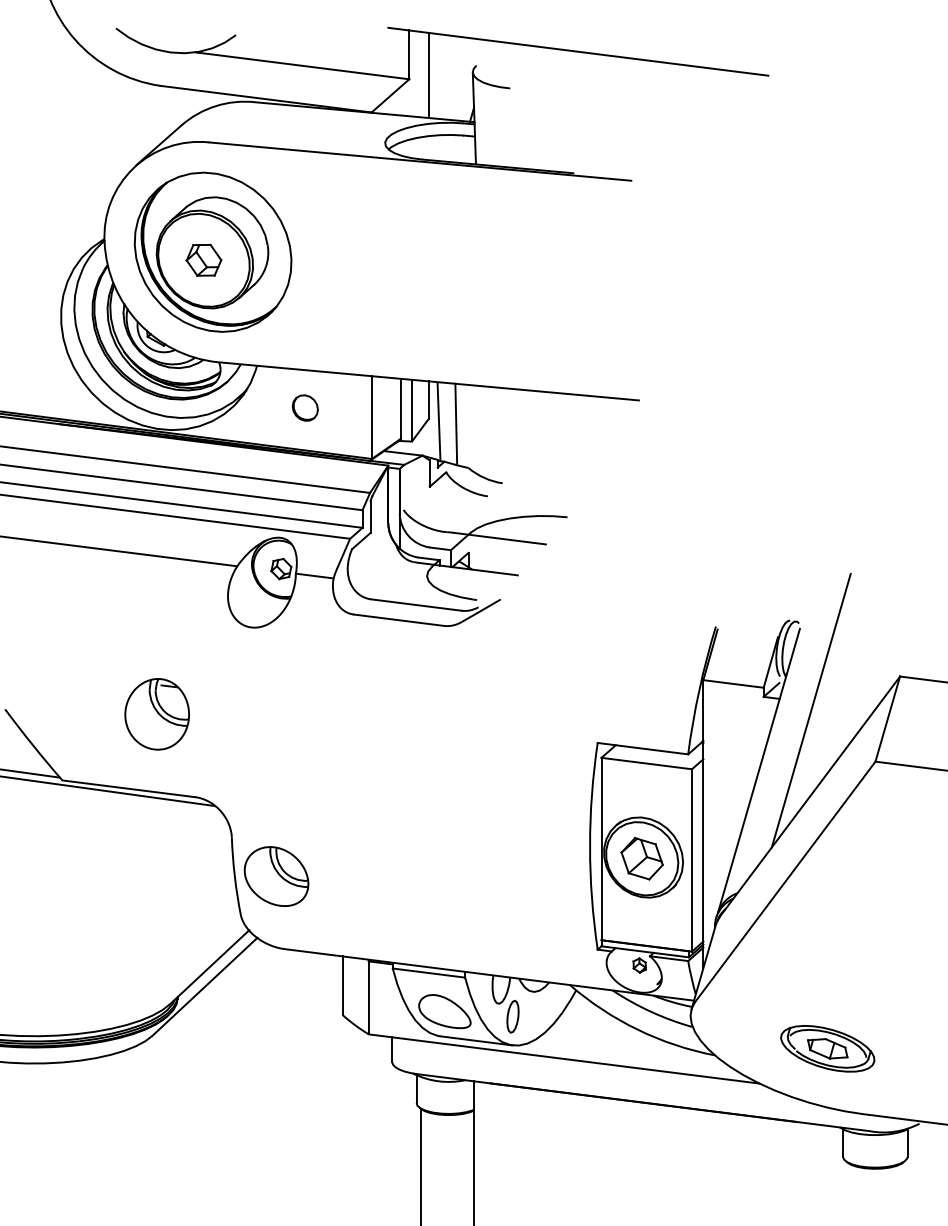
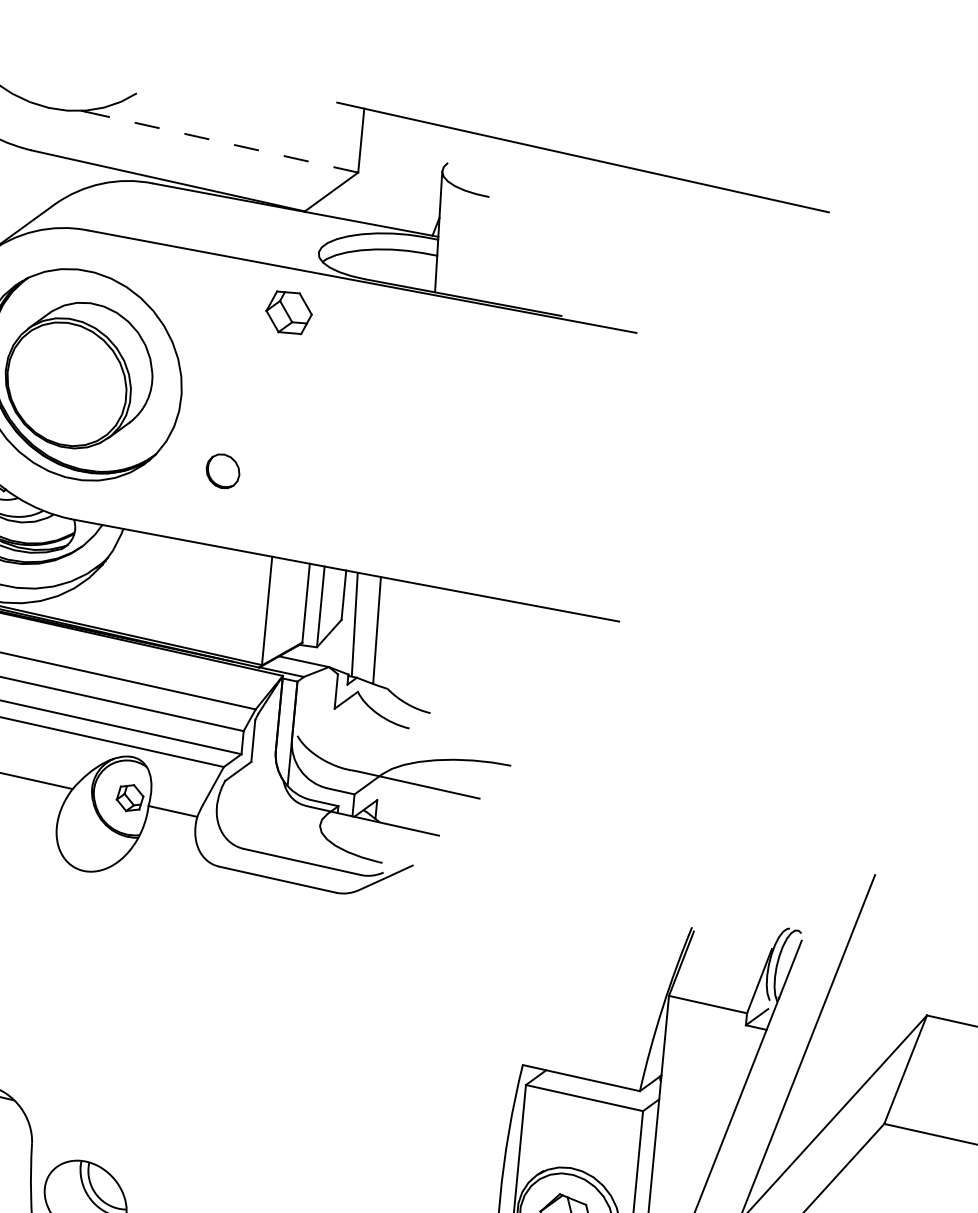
line: (304, 66) -> (222, 142), solid -> dashed
line: (428, 75) -> (383, 170), removed
part: (203, 259) -> (288, 311), moved
part: (304, 407) -> (222, 470), moved

